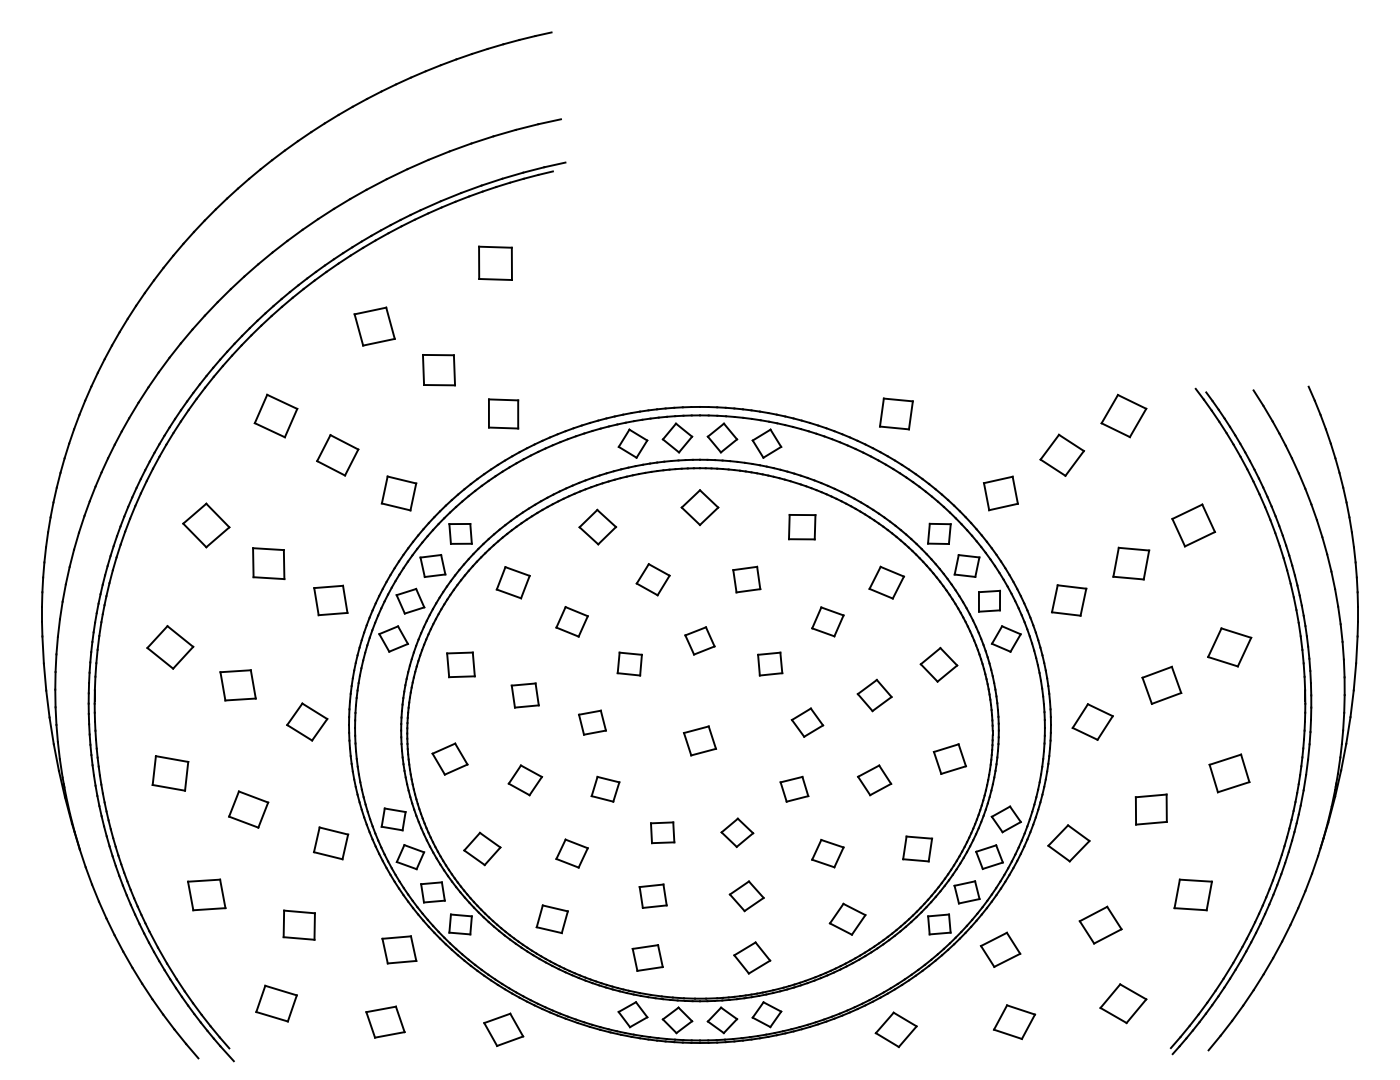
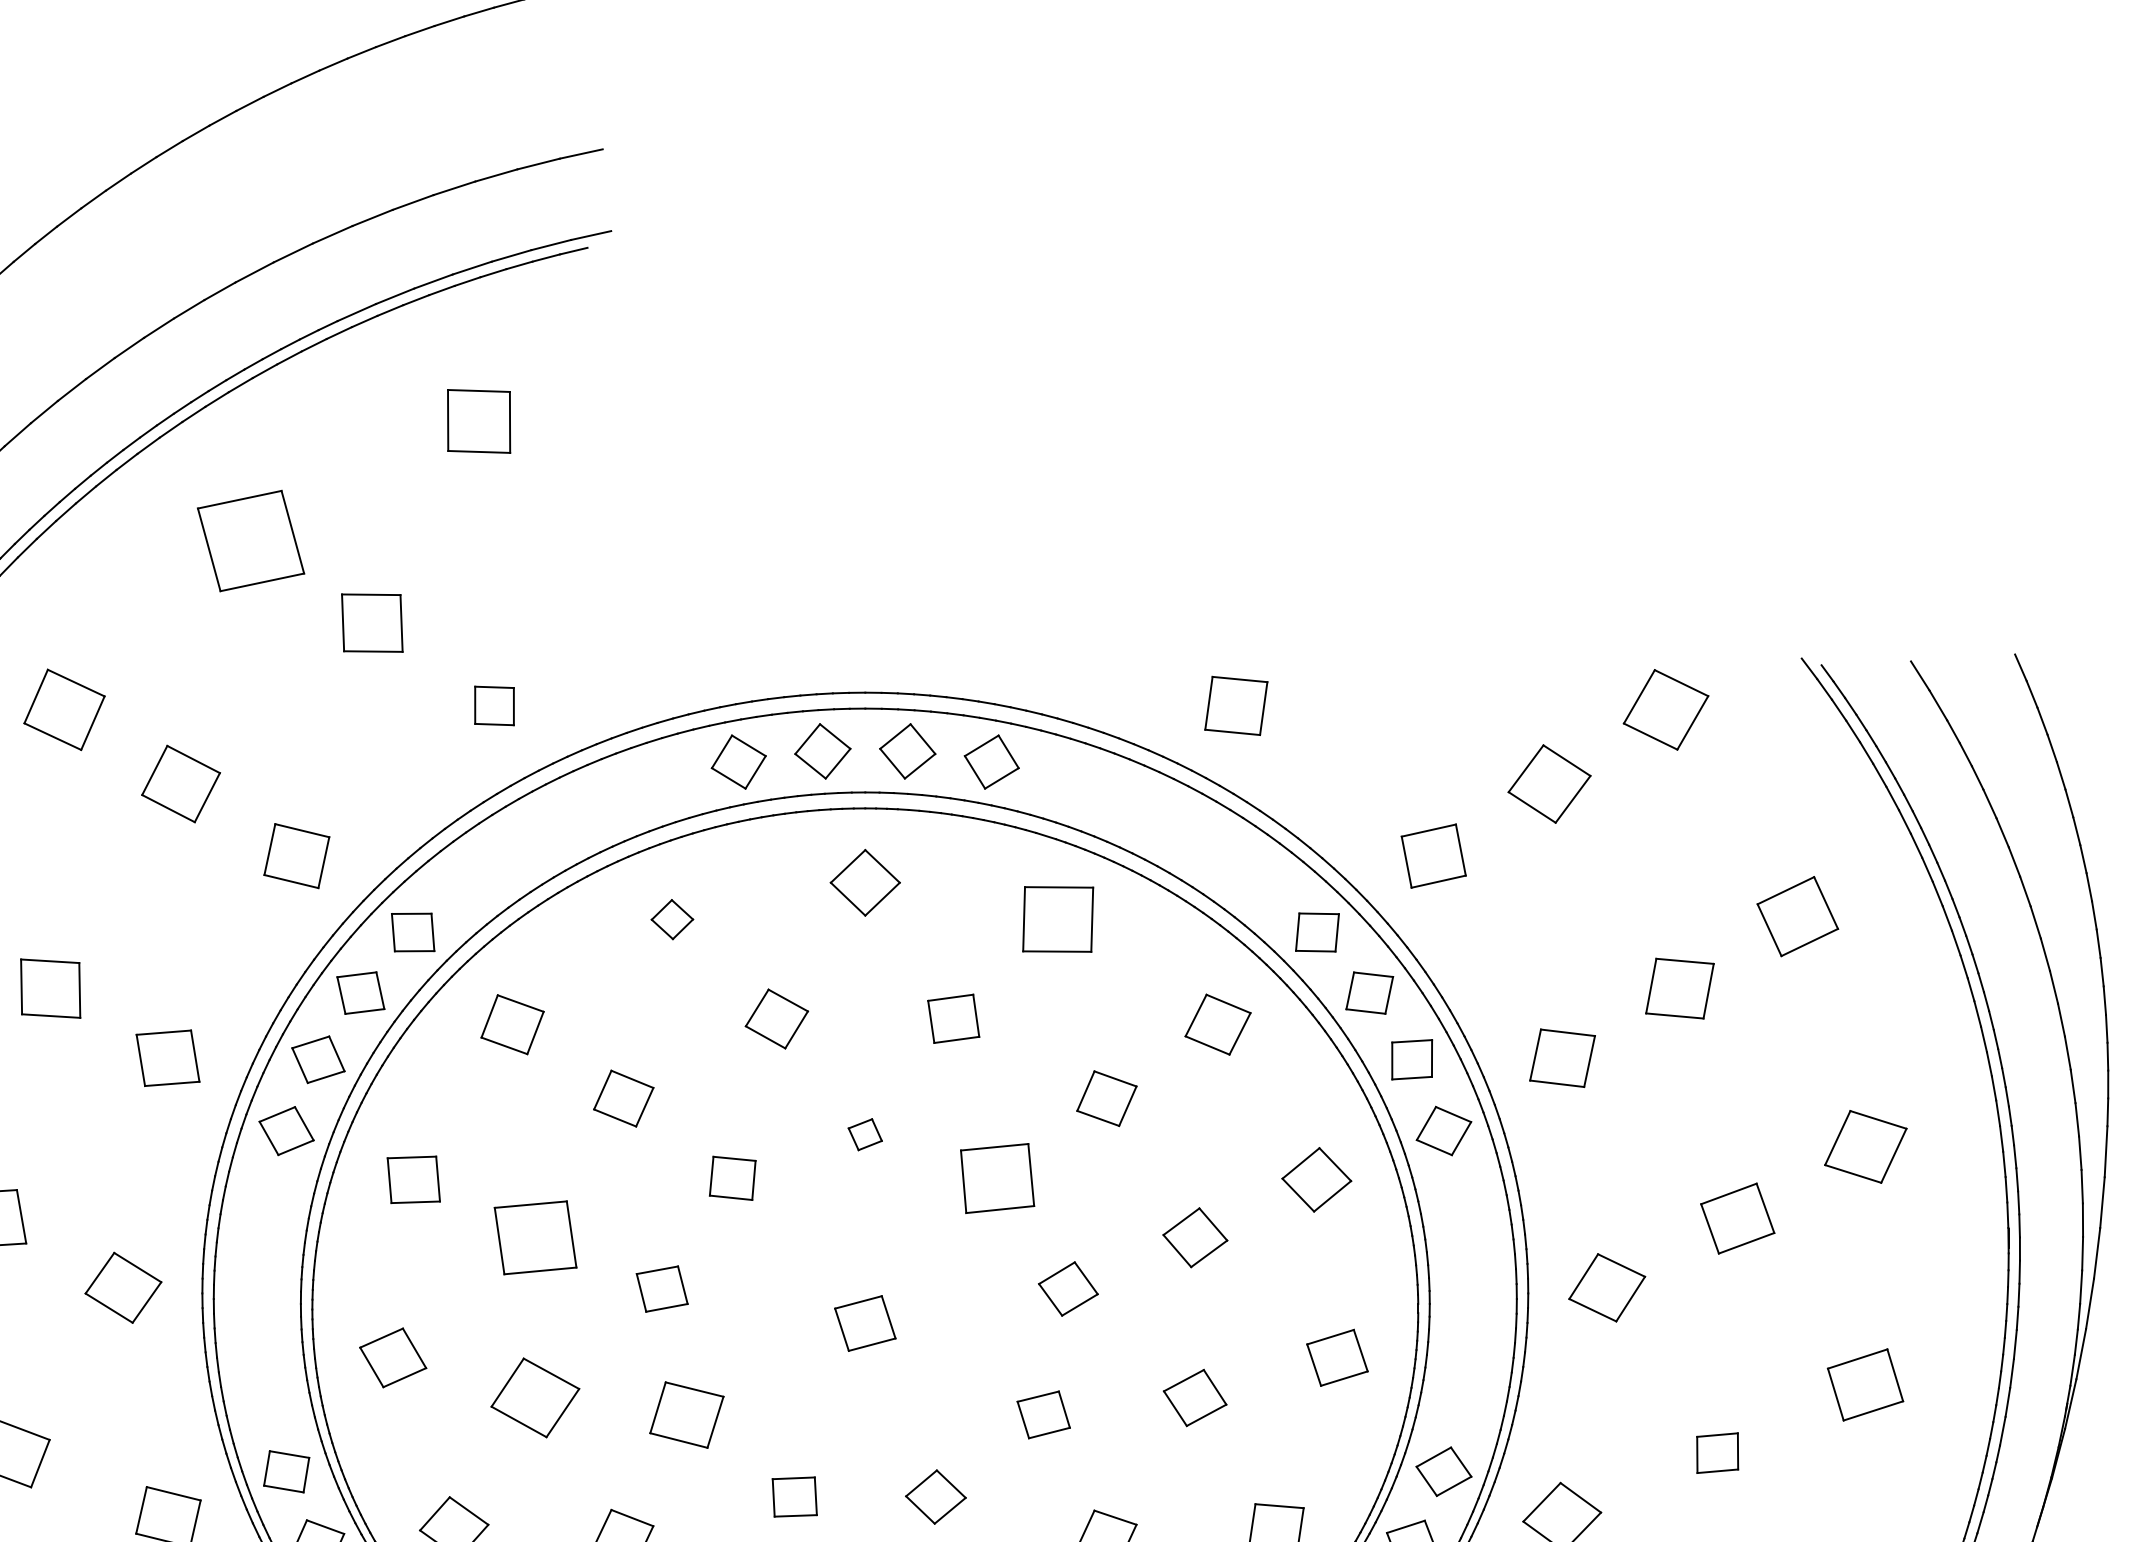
part: (374, 326) -> (250, 540), size x1.4
part: (503, 413) -> (494, 705), size x0.7
part: (597, 526) -> (671, 918), size x0.6
part: (802, 527) -> (1058, 920), size x1.4
part: (699, 640) -> (864, 1133), size x0.6
part: (770, 663) -> (998, 1177), size x1.6
part: (524, 695) -> (533, 1237), size x1.6
part: (525, 780) -> (535, 1398), size x1.4
part: (605, 788) -> (686, 1413), size x1.4
part: (1150, 809) -> (1716, 1453), size x0.7

